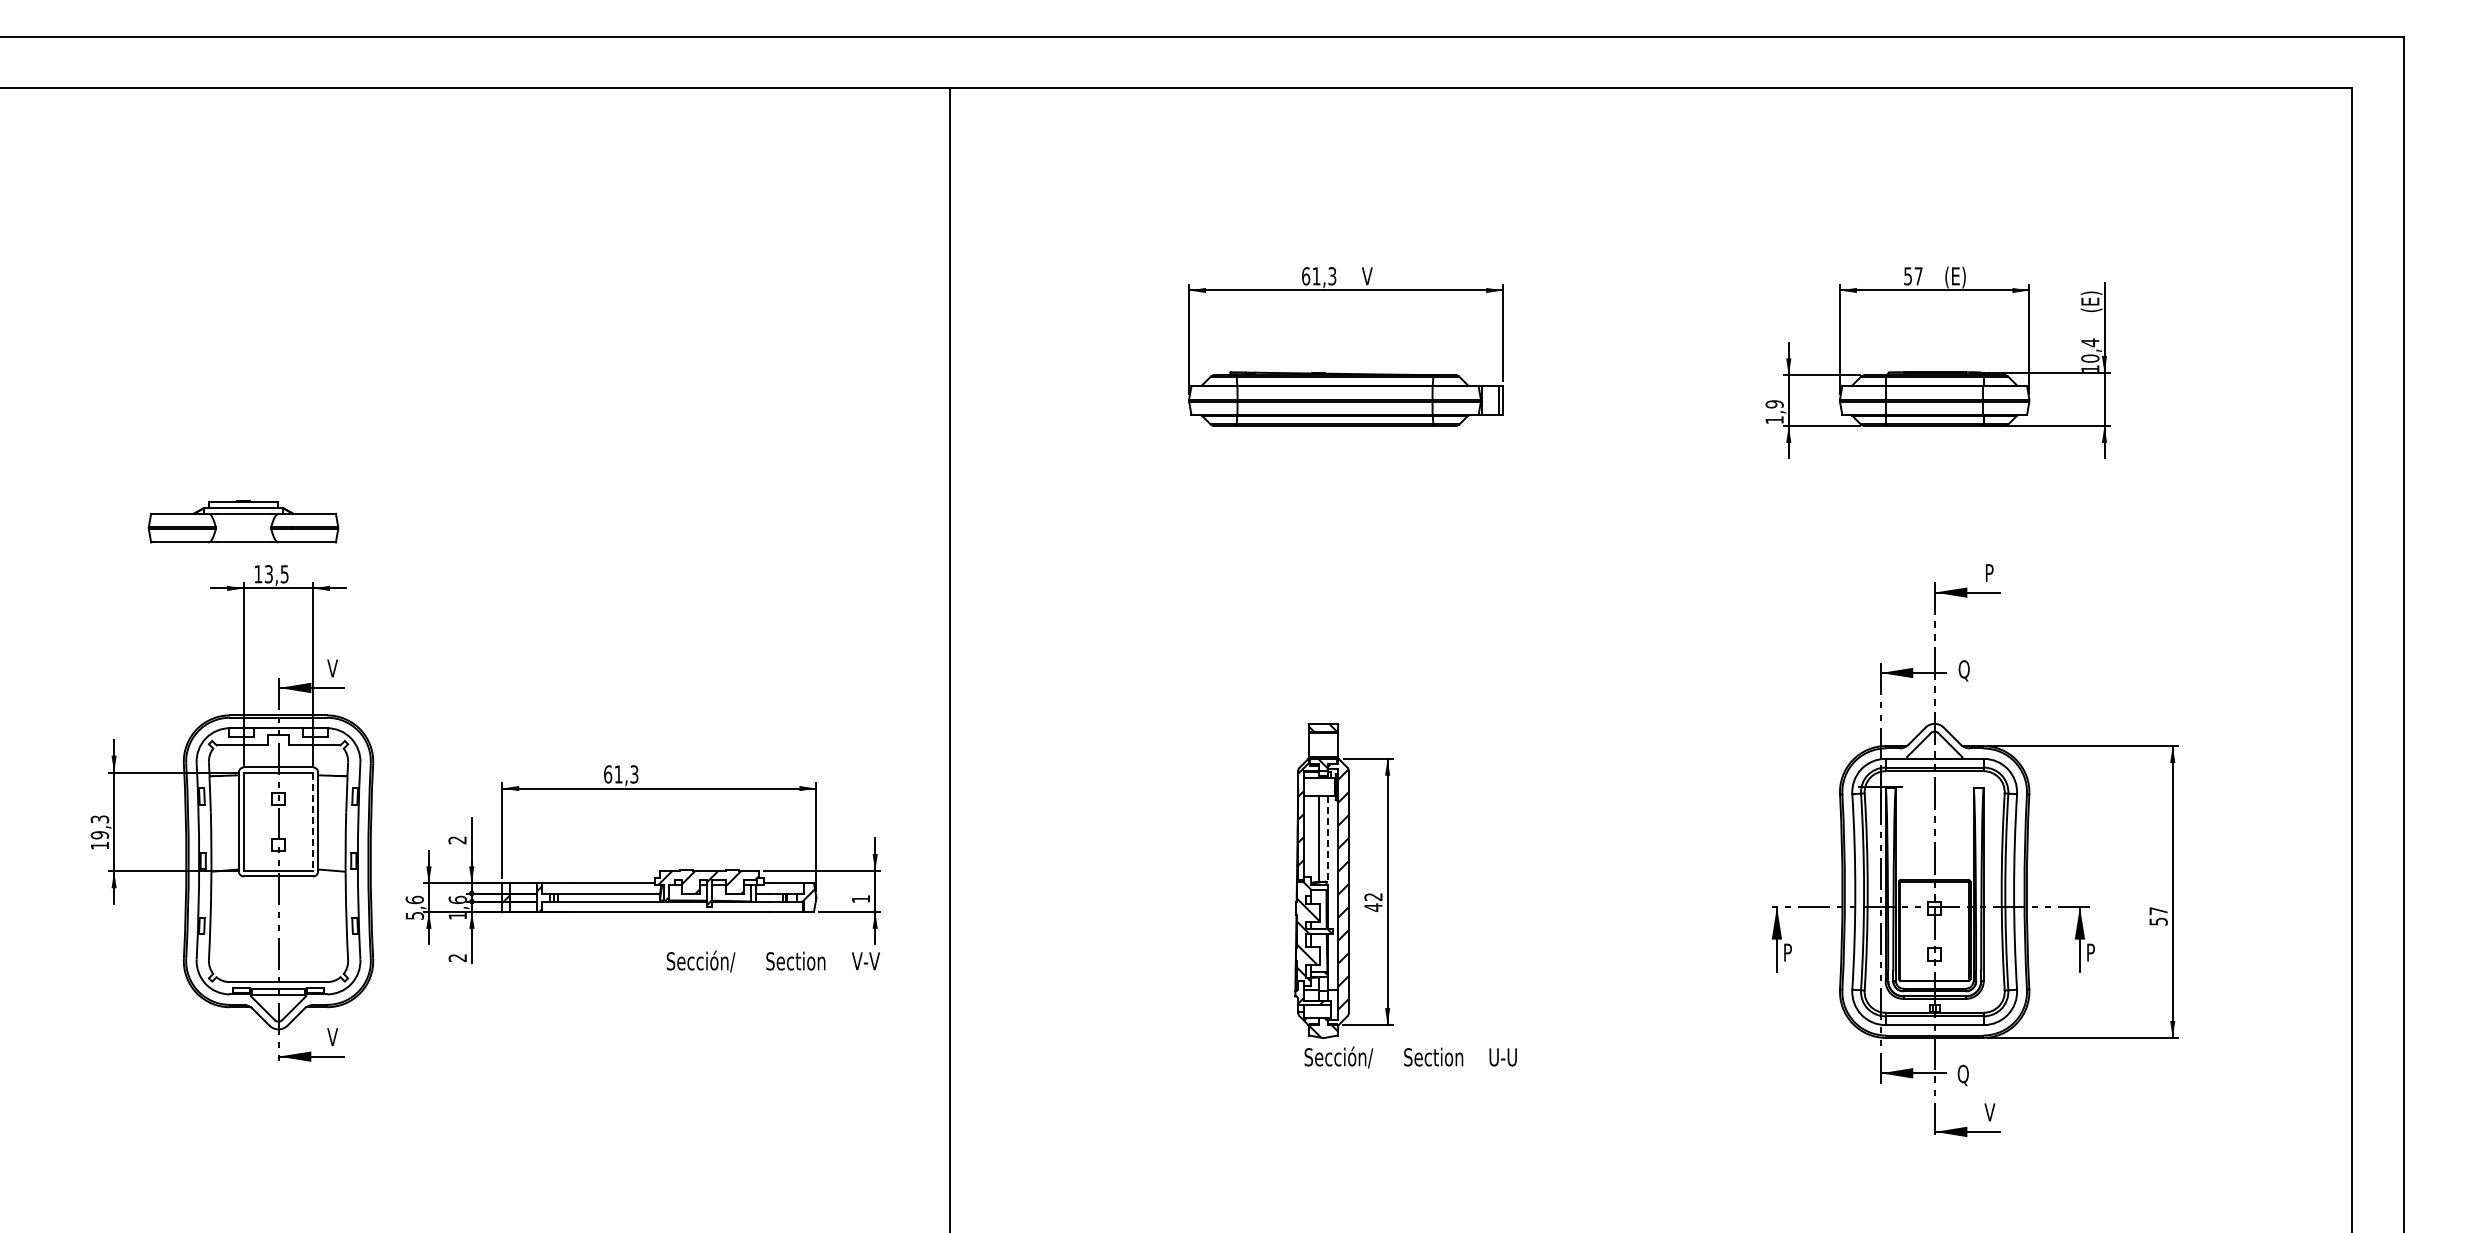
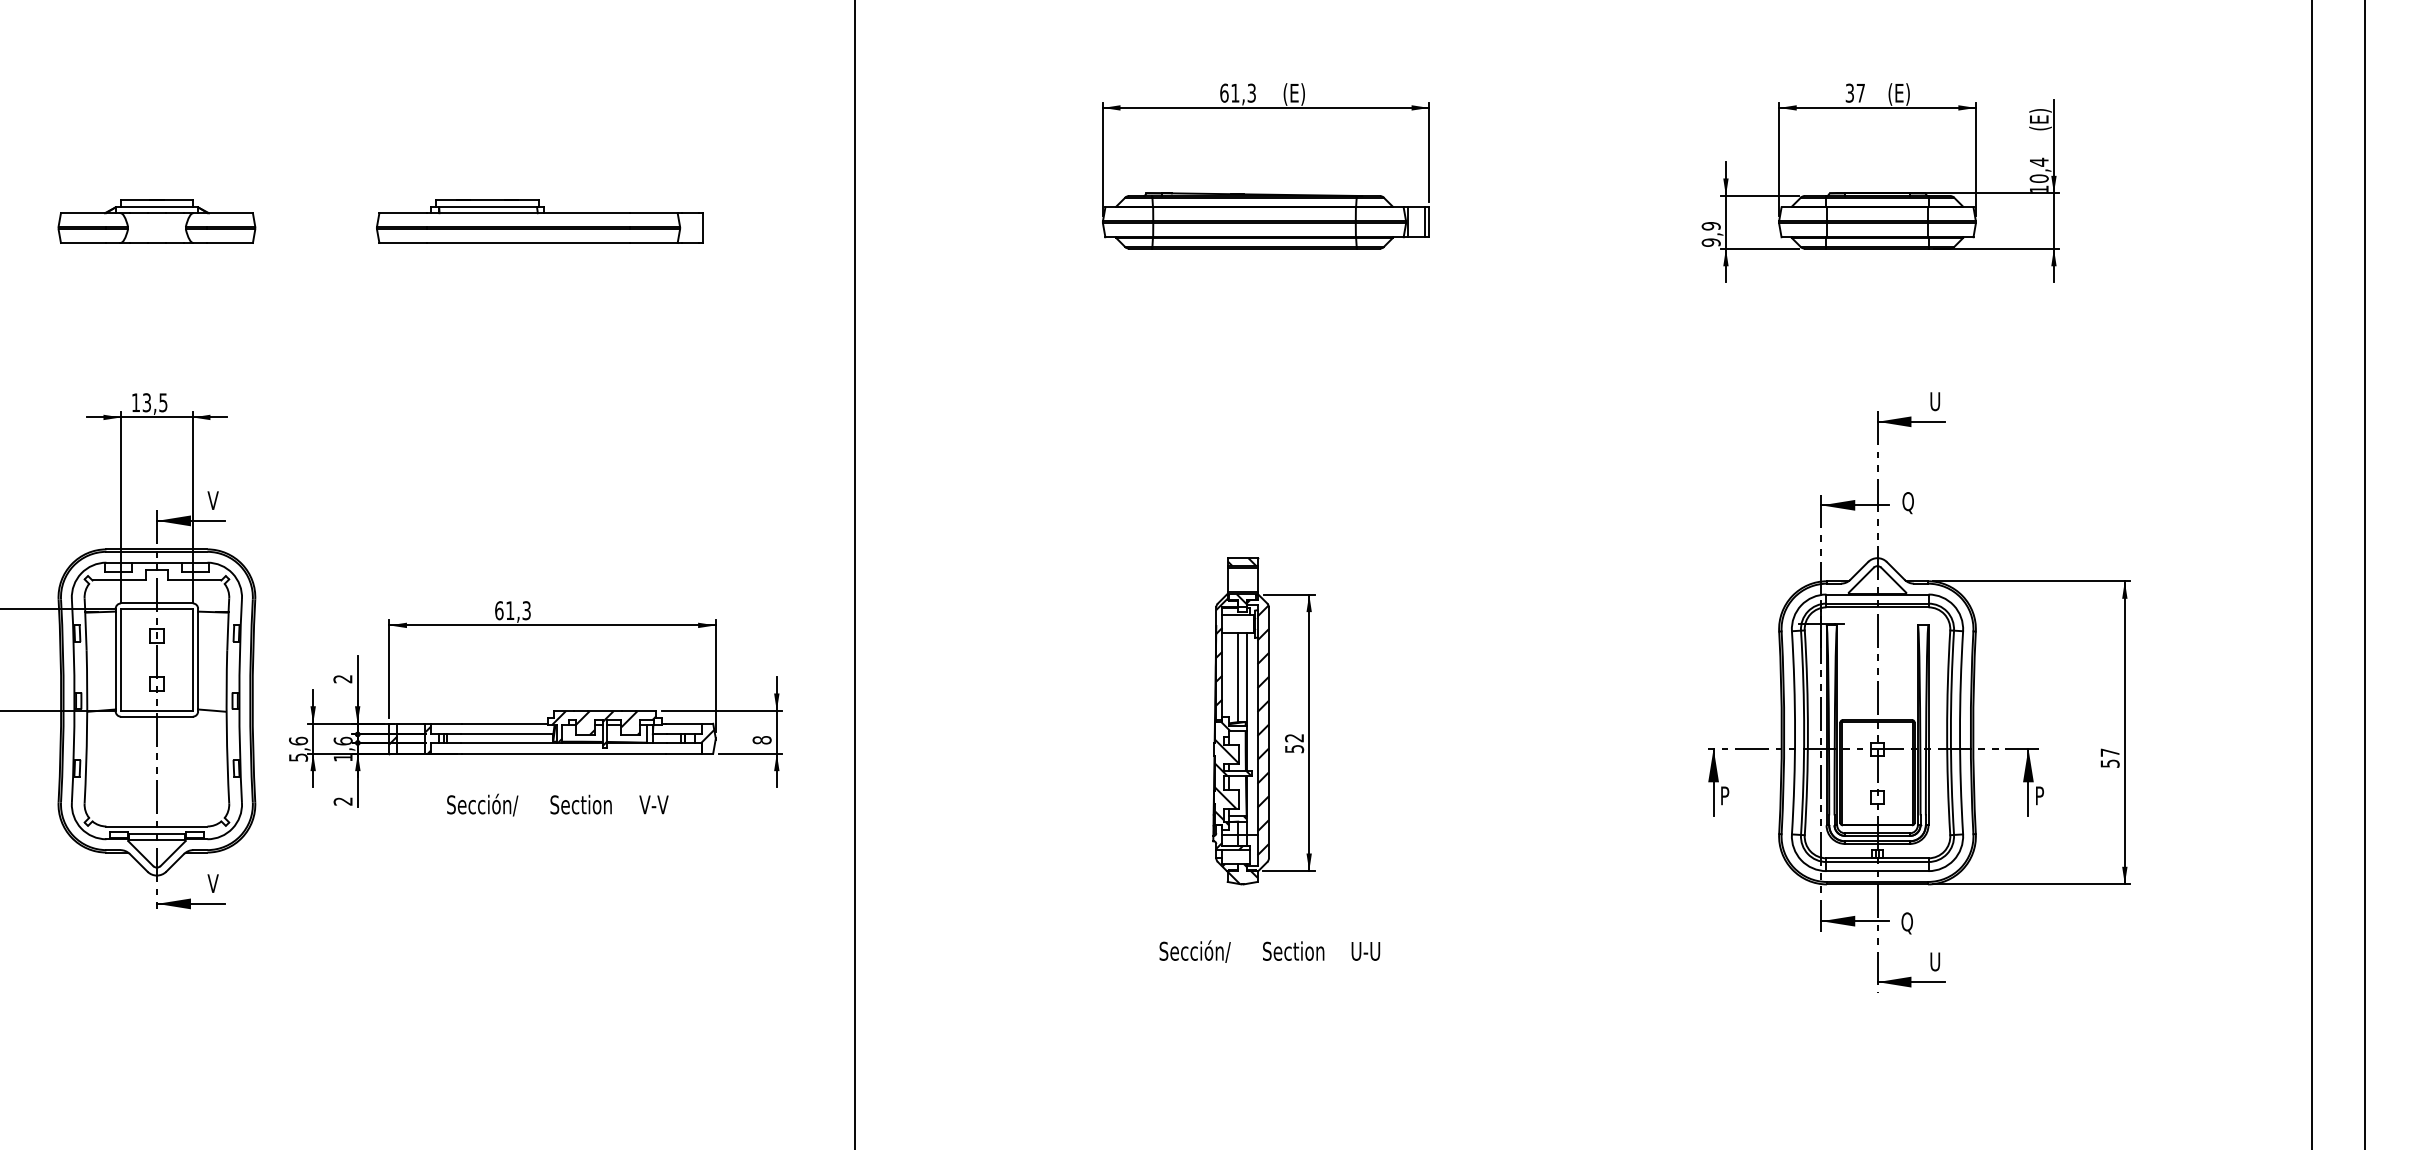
text: (1907, 275) -> (1849, 92), 57 -> 37
text: (1372, 277) -> (1293, 94), V -> (E)
part: (646, 399) -> (539, 221), added
text: (1774, 420) -> (1711, 243), 1,9 -> 9,9
part: (243, 521) -> (156, 221), moved
text: (1989, 573) -> (1934, 401), P -> U
line: (313, 822) -> (193, 660), dashed -> solid
line: (1327, 841) -> (1246, 680), dashed -> solid
text: (860, 899) -> (761, 740), 1 -> 8
text: (1373, 907) -> (1294, 748), 42 -> 52
text: (772, 961) -> (556, 805), moved
text: (1410, 1057) -> (1269, 951), moved
text: (1989, 1112) -> (1934, 961), V -> U

